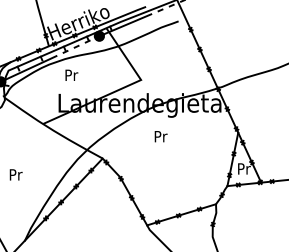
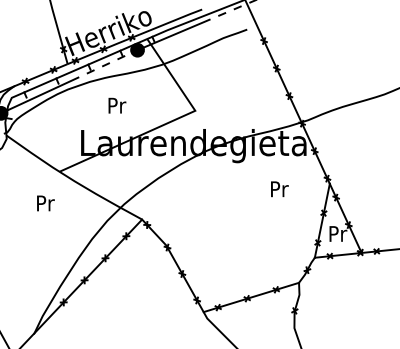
text: (71, 74) -> (116, 104), moved
text: (160, 136) -> (278, 189), moved
text: (15, 174) -> (44, 202), moved

